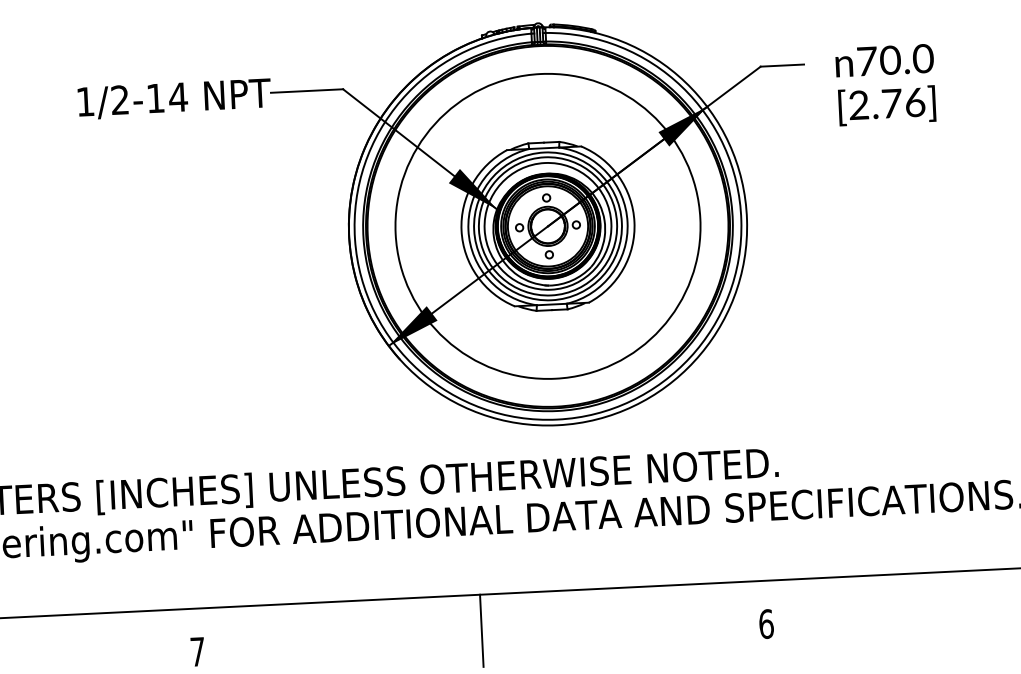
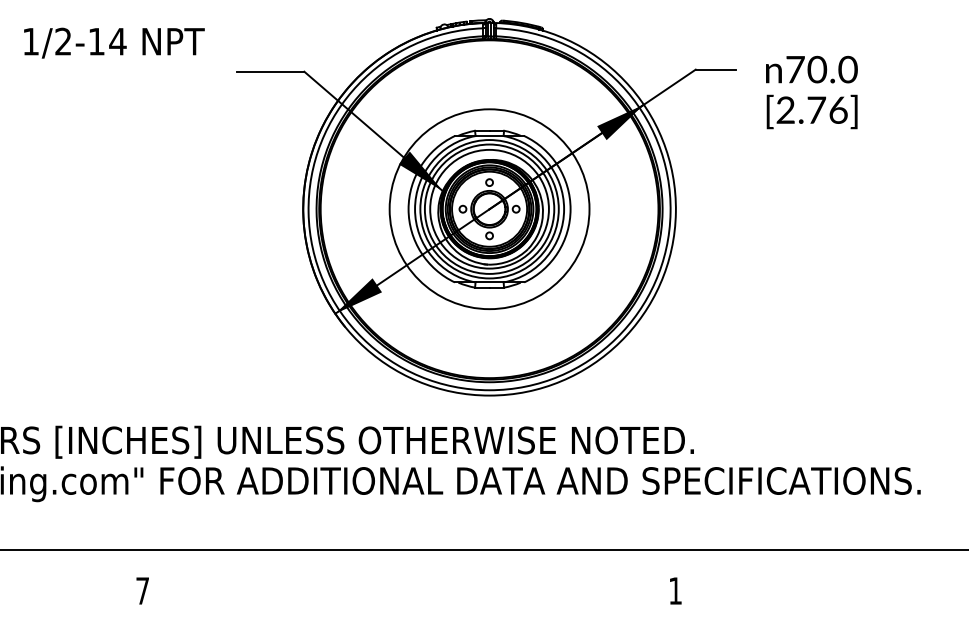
text: (174, 98) -> (114, 42), moved
circle: (547, 225) -> (489, 208), size x0.7
text: (766, 623) -> (675, 590), 6 -> 1
line: (482, 631) -> (409, 584), removed

